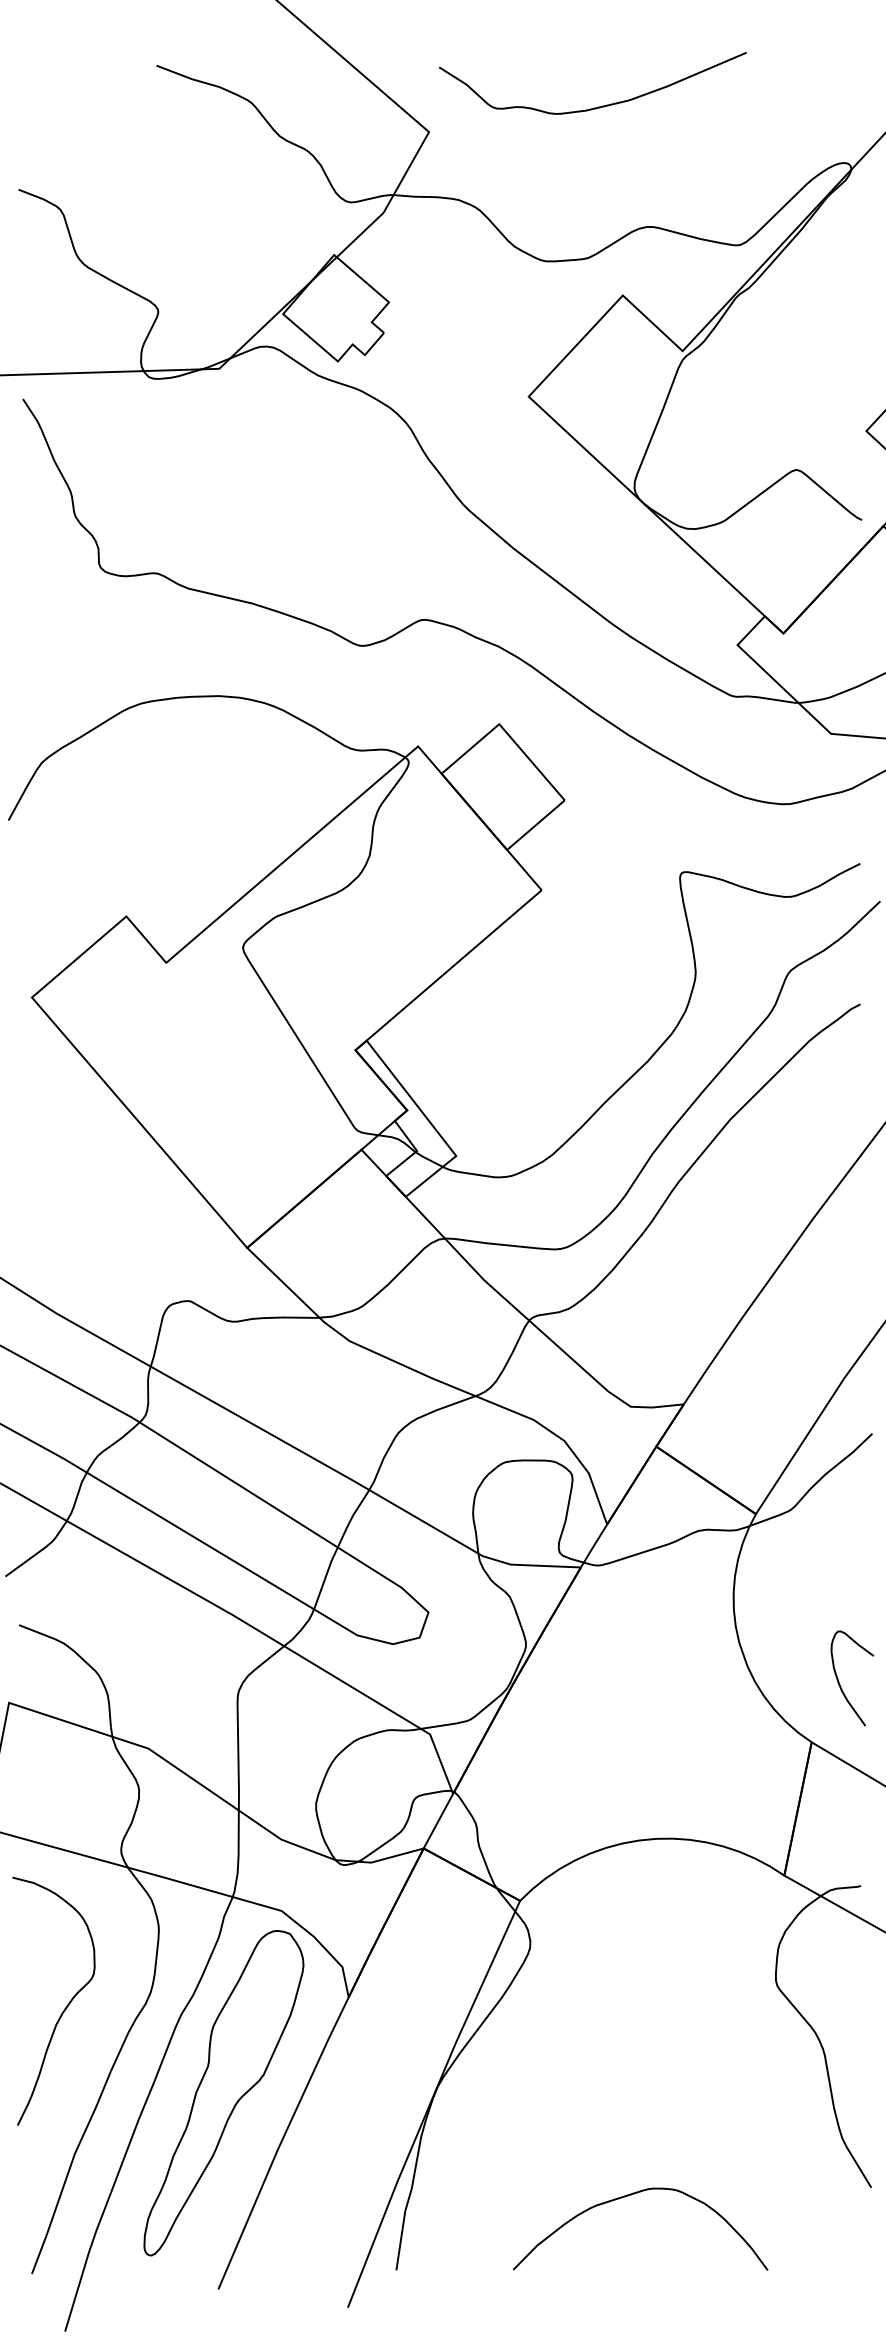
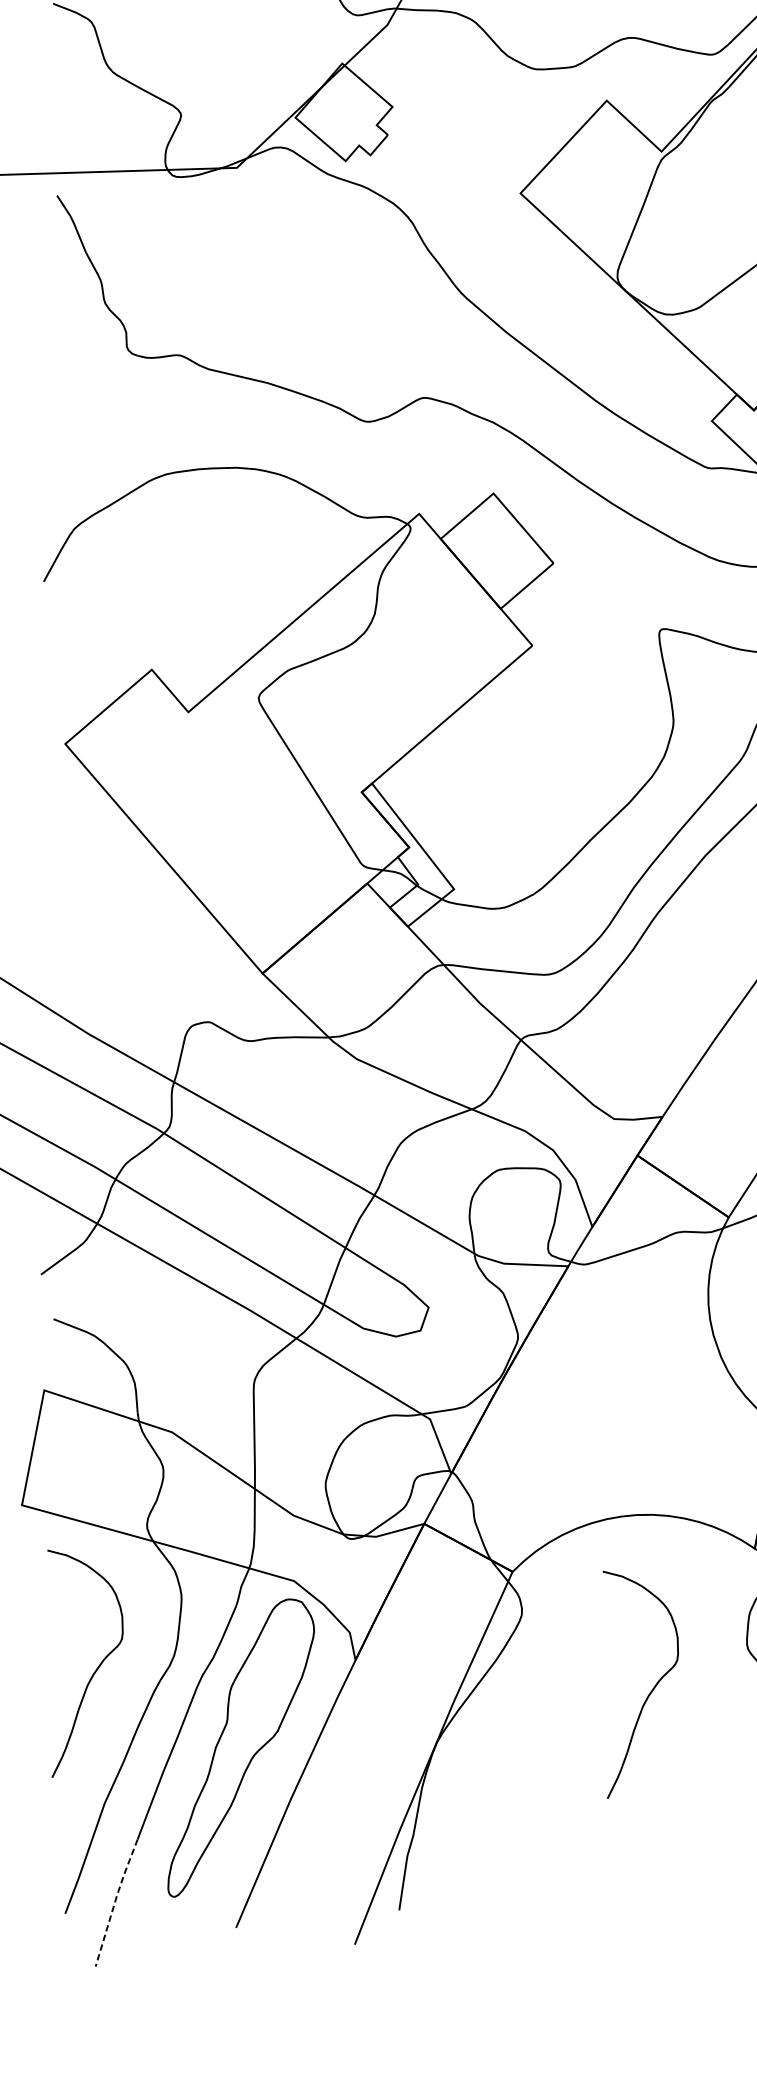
curve: (670, 2031) -> (650, 1691), added
curve: (628, 2196) -> (611, 1842), removed
line: (86, 2259) -> (115, 1900), solid -> dashed

